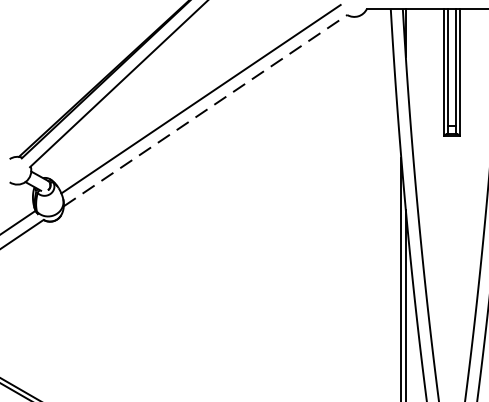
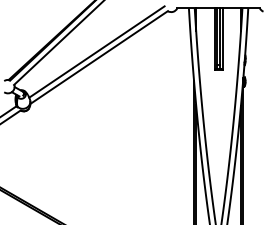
line: (206, 110) -> (99, 57), dashed -> solid

